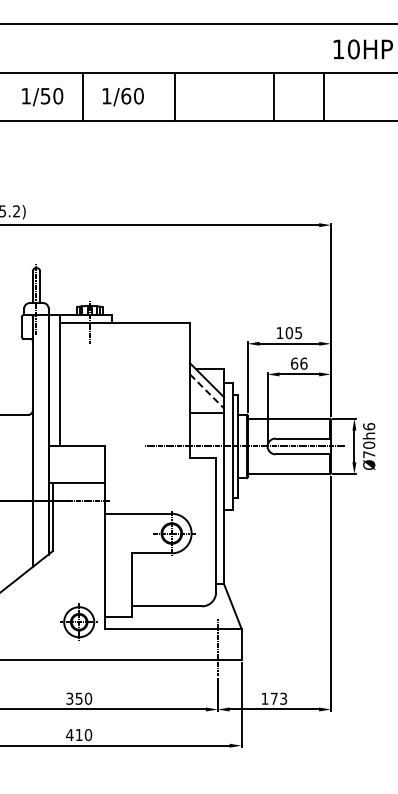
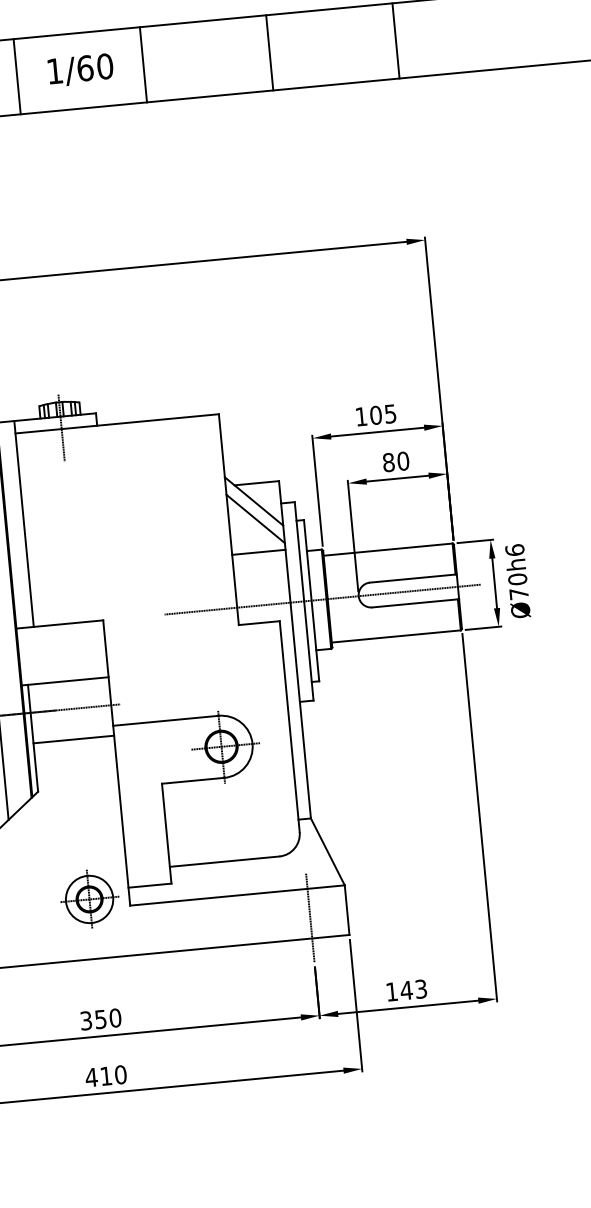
line: (175, 97) -> (143, 64), moved
line: (273, 97) -> (269, 53), moved
text: (299, 363) -> (396, 461), 66 -> 80
line: (207, 391) -> (256, 519), dashed -> solid
line: (78, 520) -> (73, 740), added
text: (274, 698) -> (406, 990), 173 -> 143

